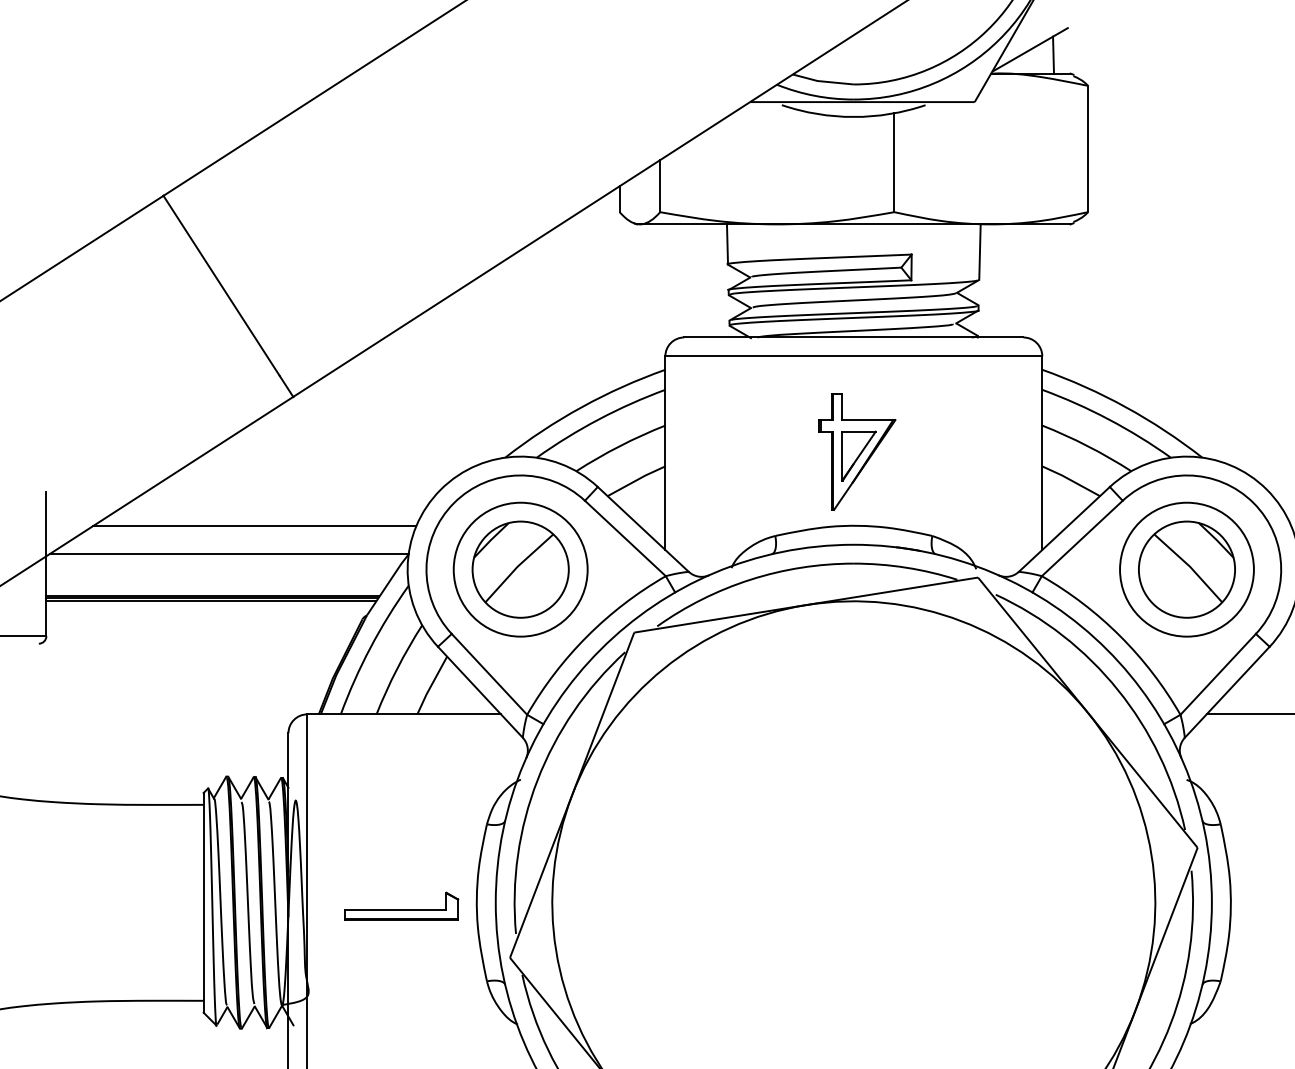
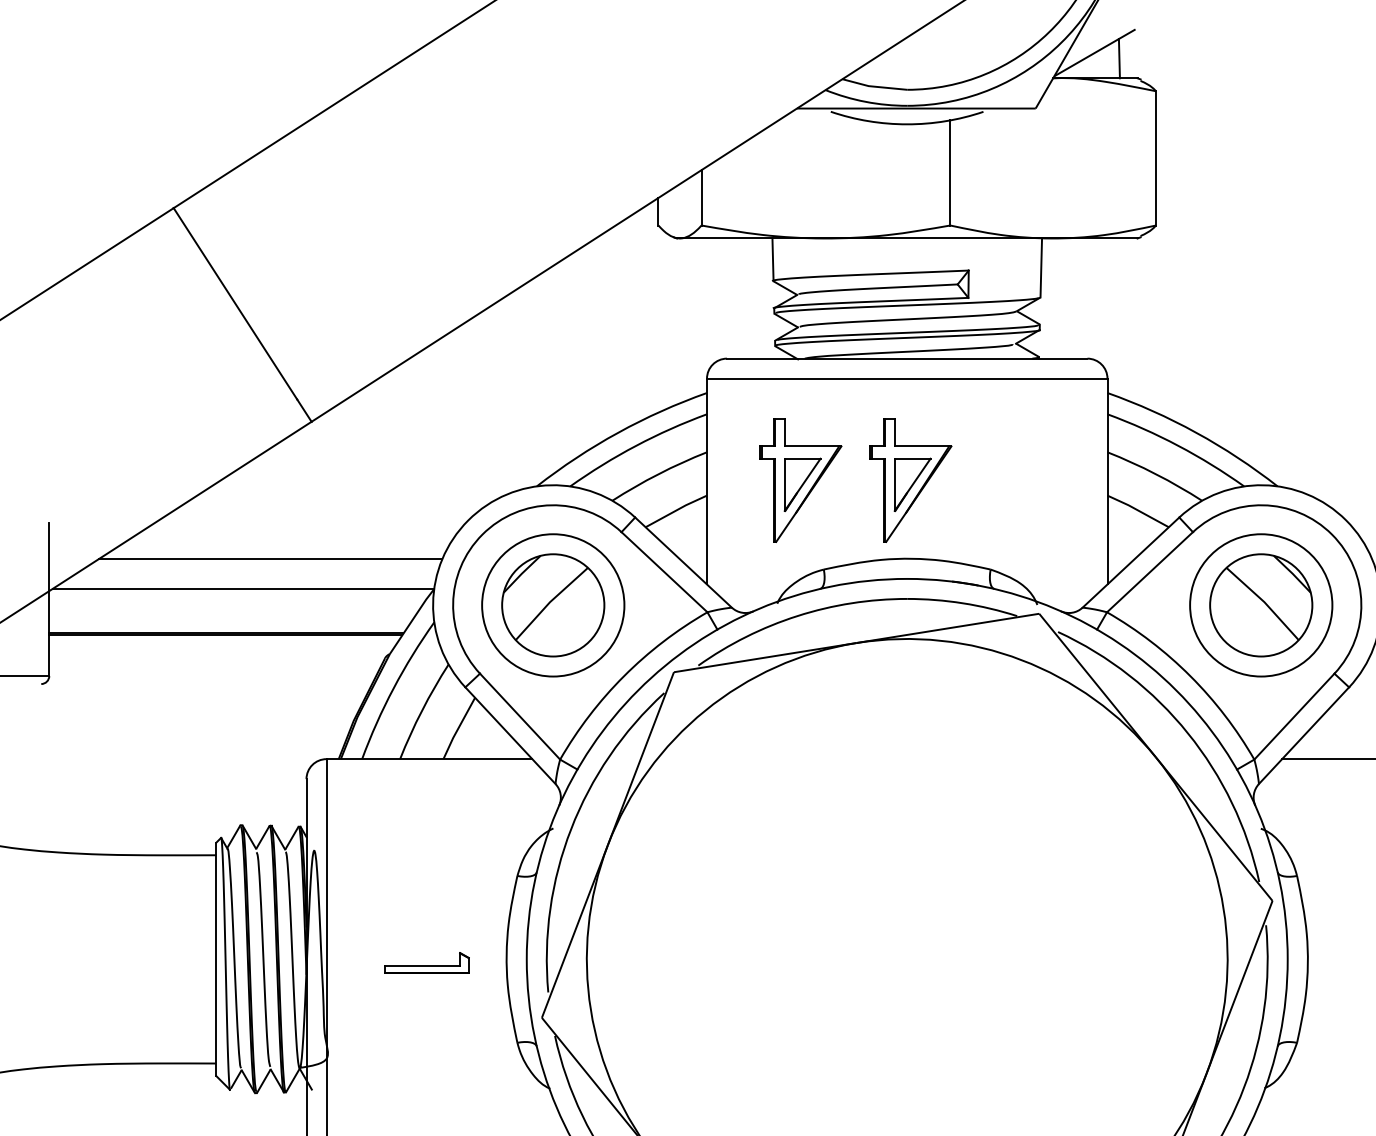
part: (753, 452) -> (800, 480), added
line: (211, 601) -> (224, 639), removed
part: (401, 905) -> (426, 962), size x0.7

